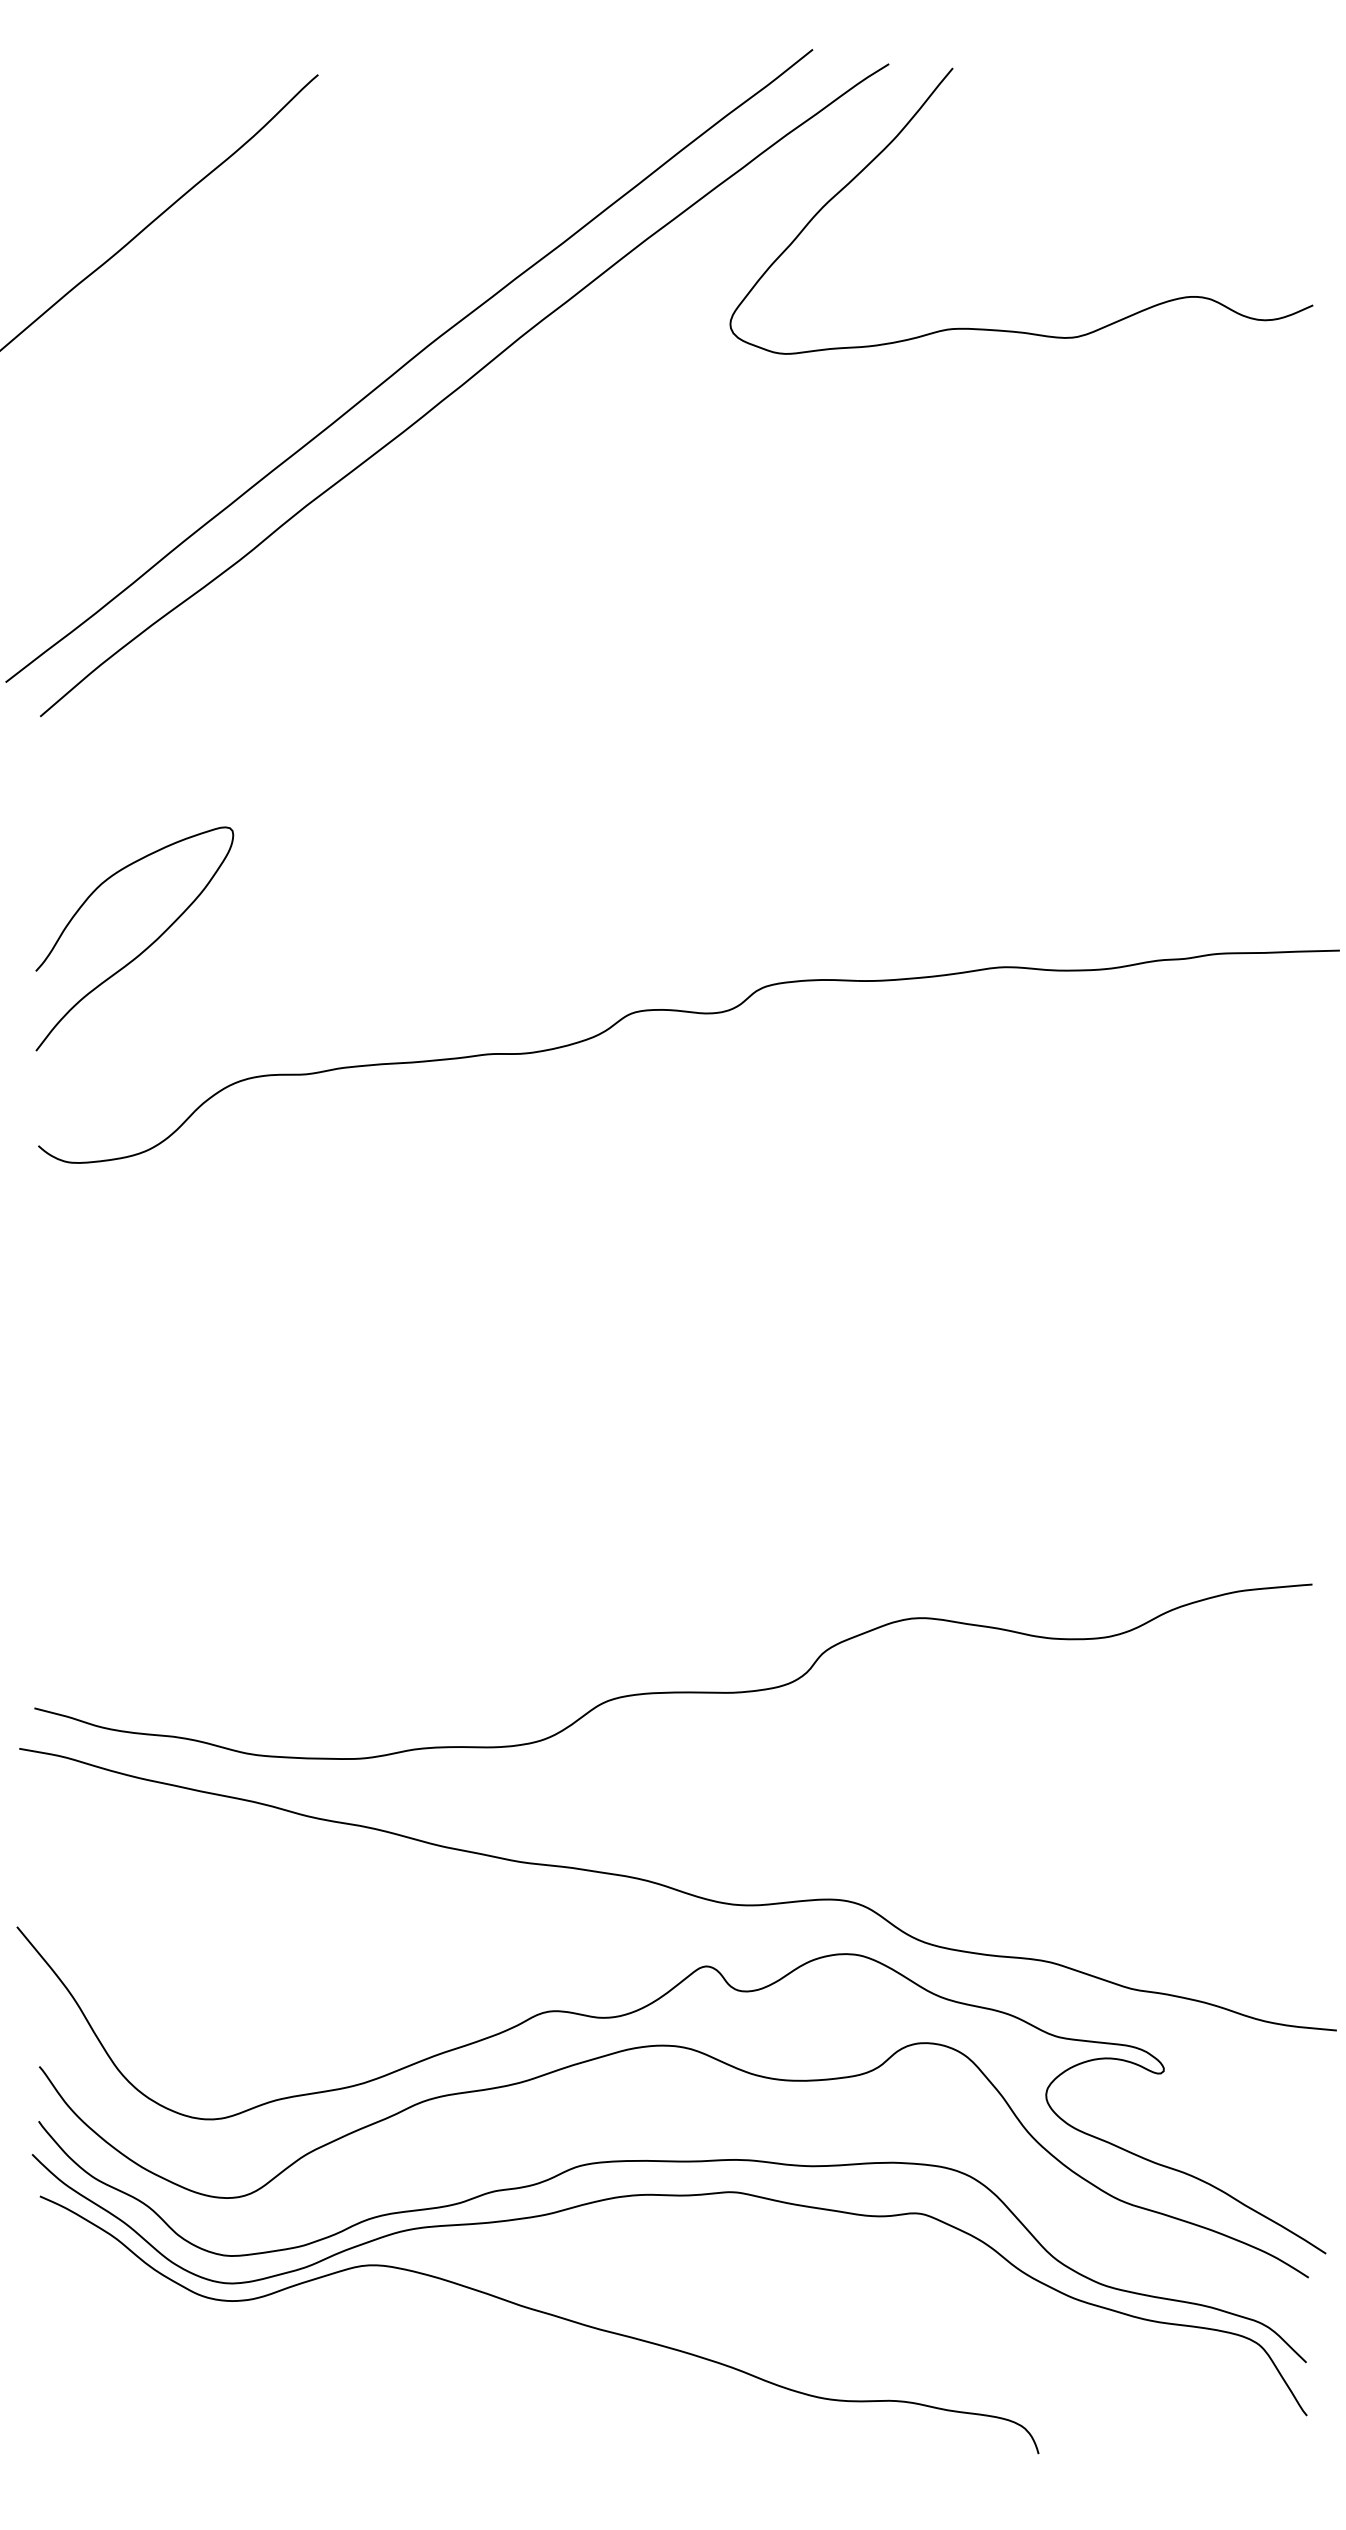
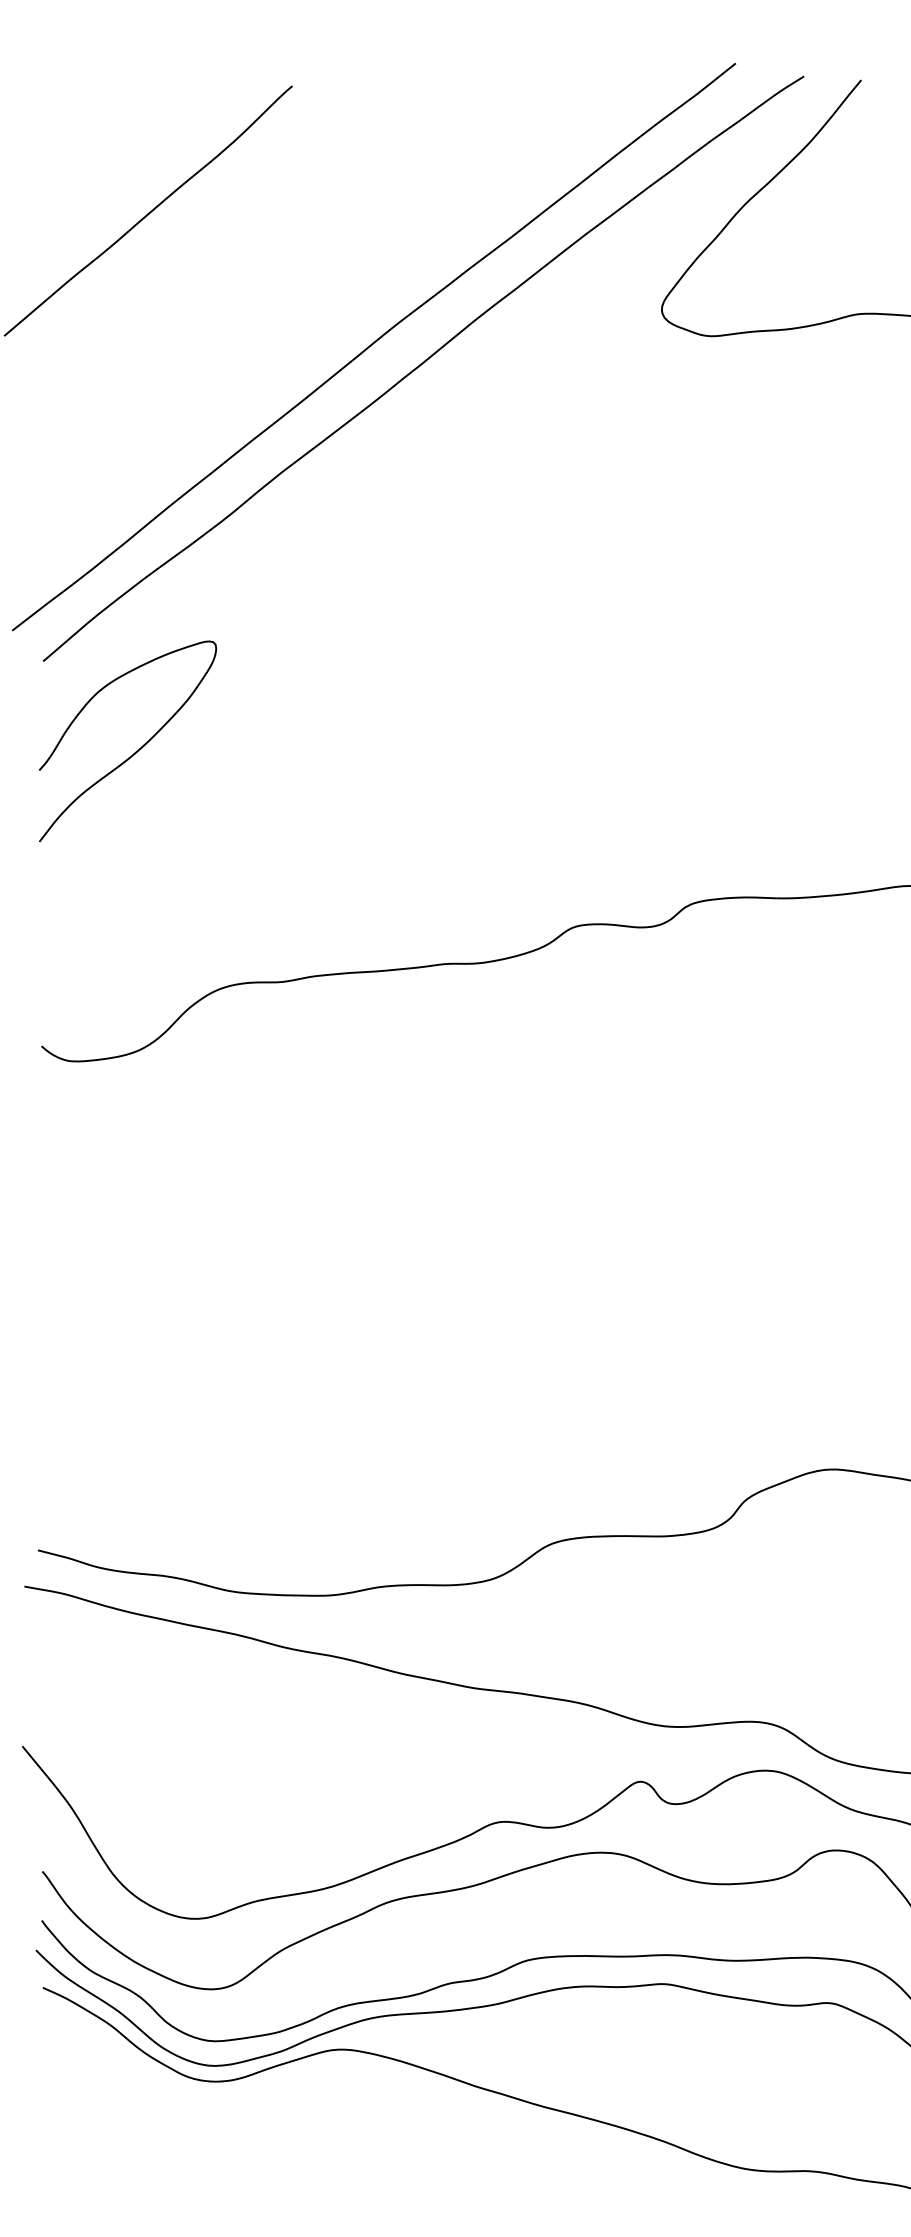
curve: (145, 948) -> (137, 750), moved

